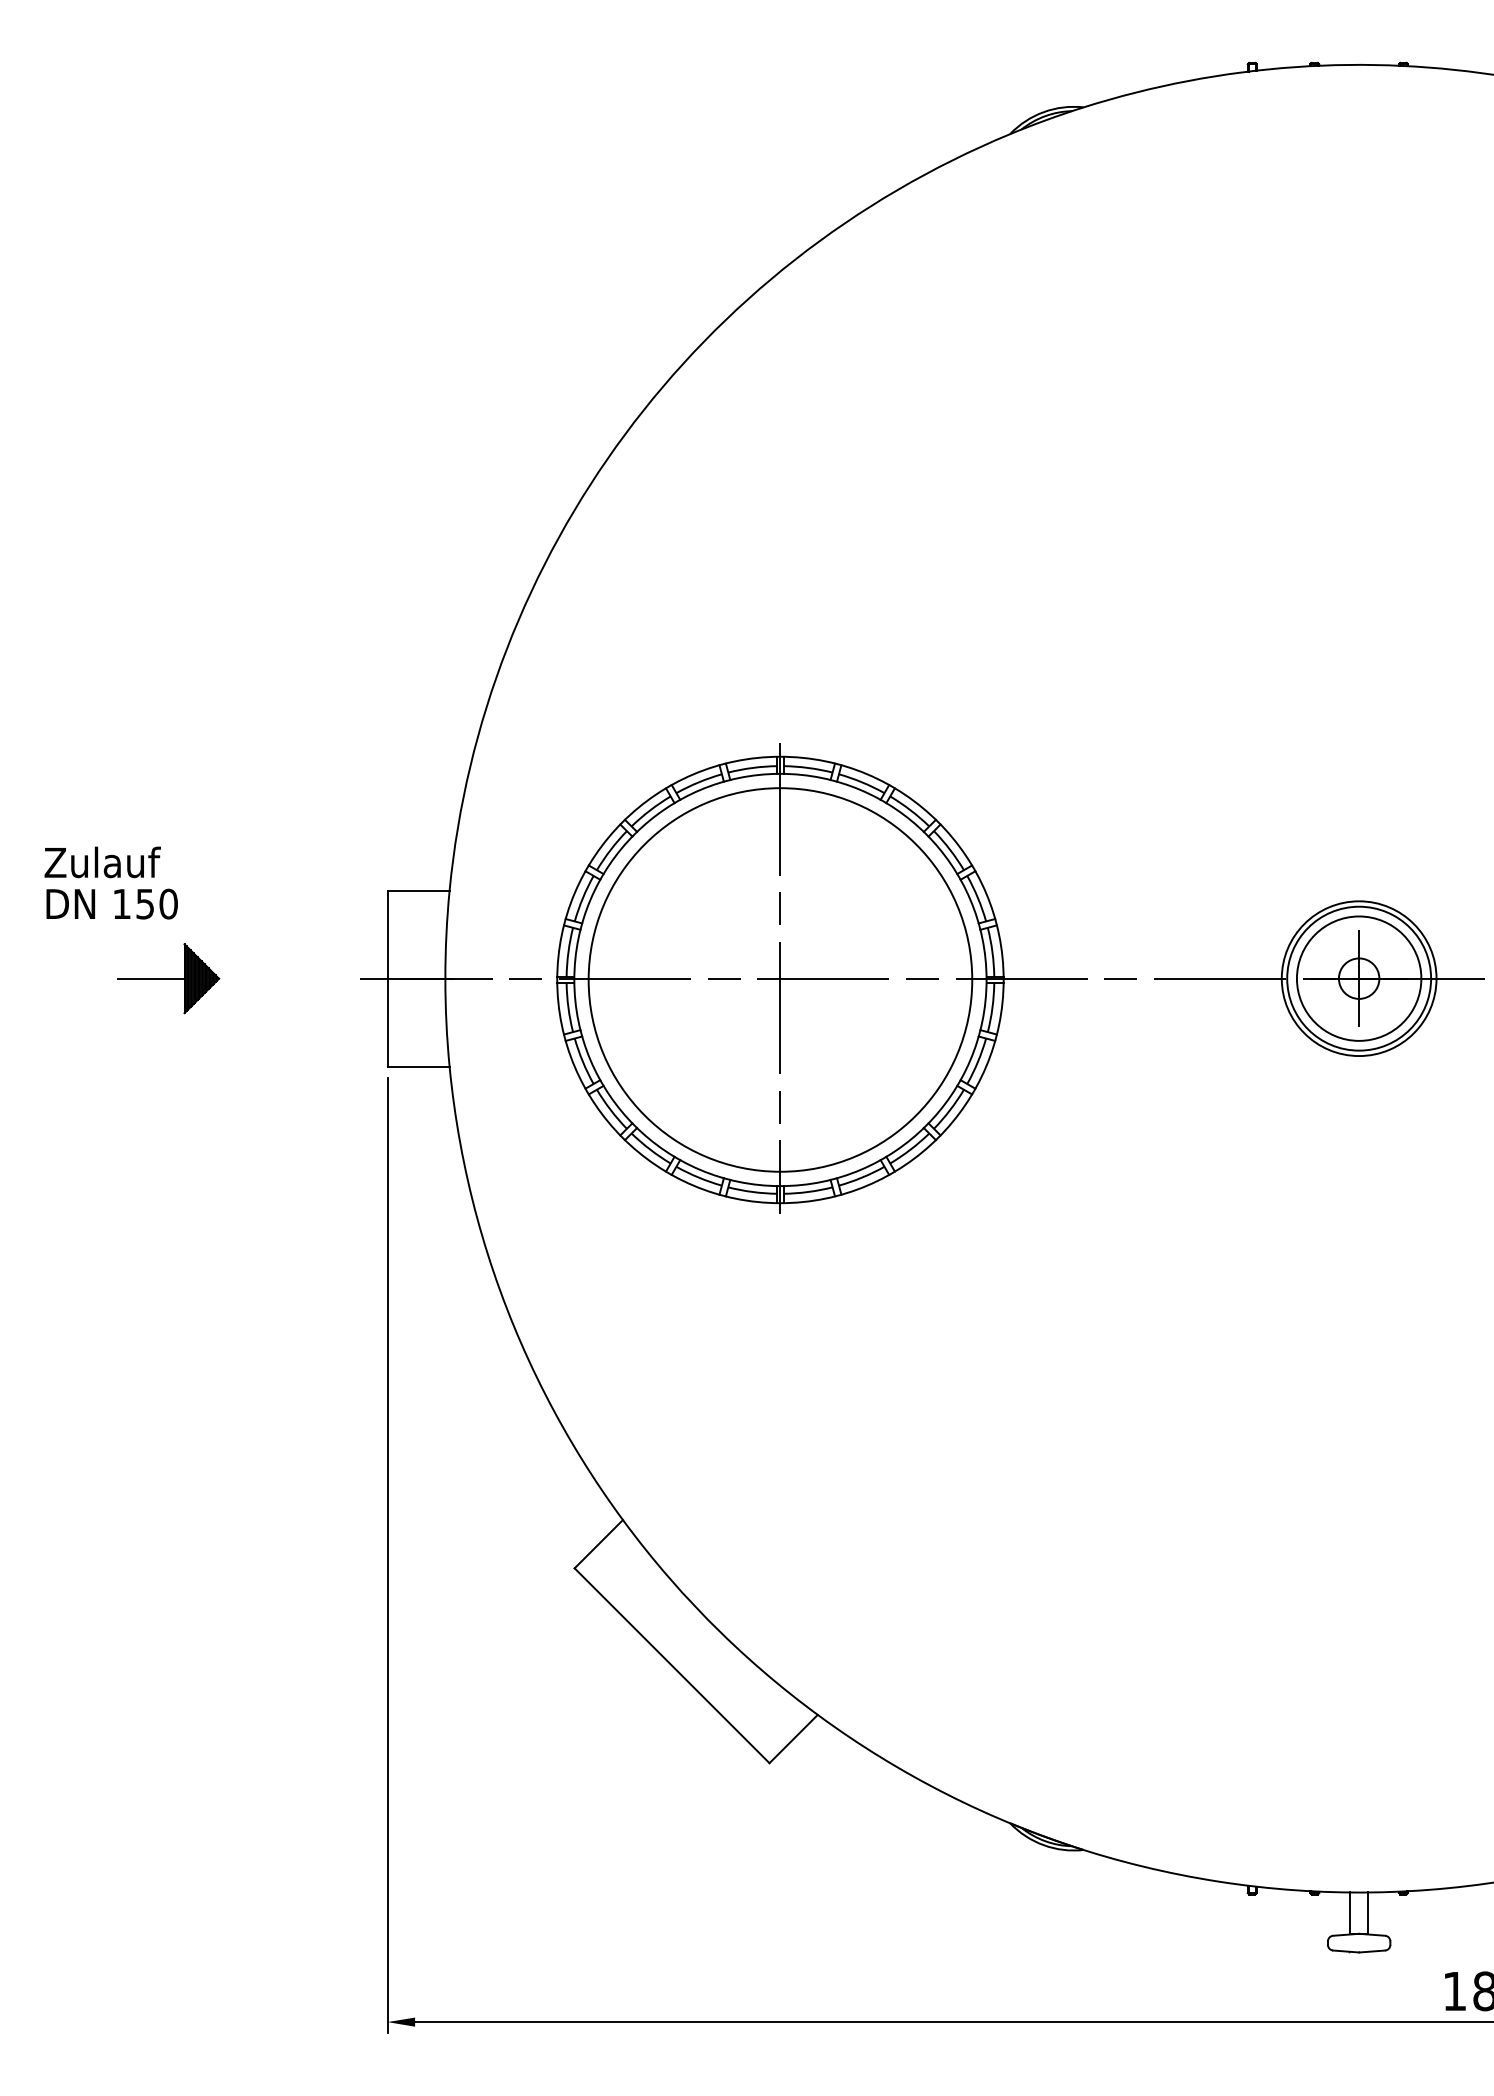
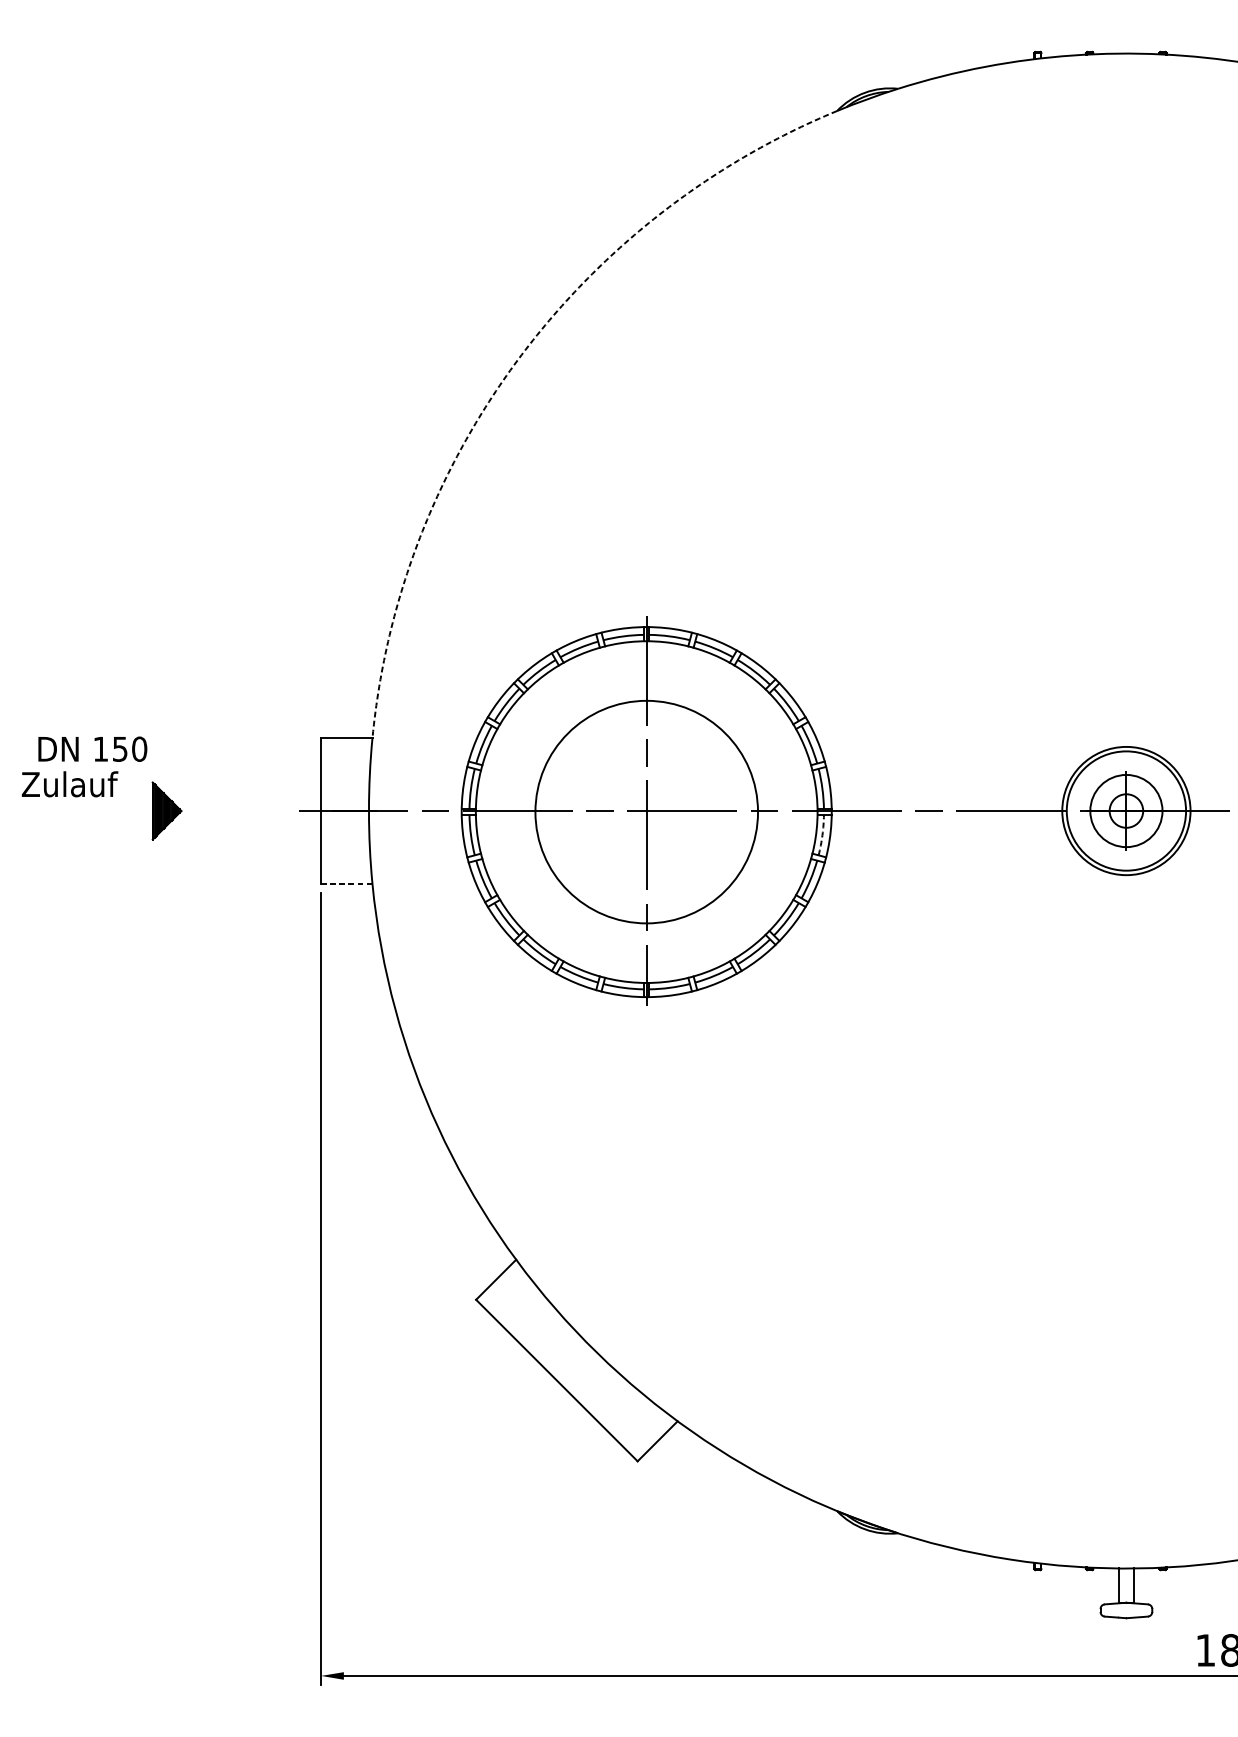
arc: (624, 434) -> (517, 359), solid -> dashed
text: (102, 862) -> (69, 784), moved
line: (150, 978) -> (124, 810), removed
circle: (1358, 978) -> (1125, 810), size x0.7
circle: (780, 979) -> (646, 811), size x0.7
arc: (992, 1007) -> (822, 834), solid -> dashed
line: (418, 1066) -> (346, 883), solid -> dashed

